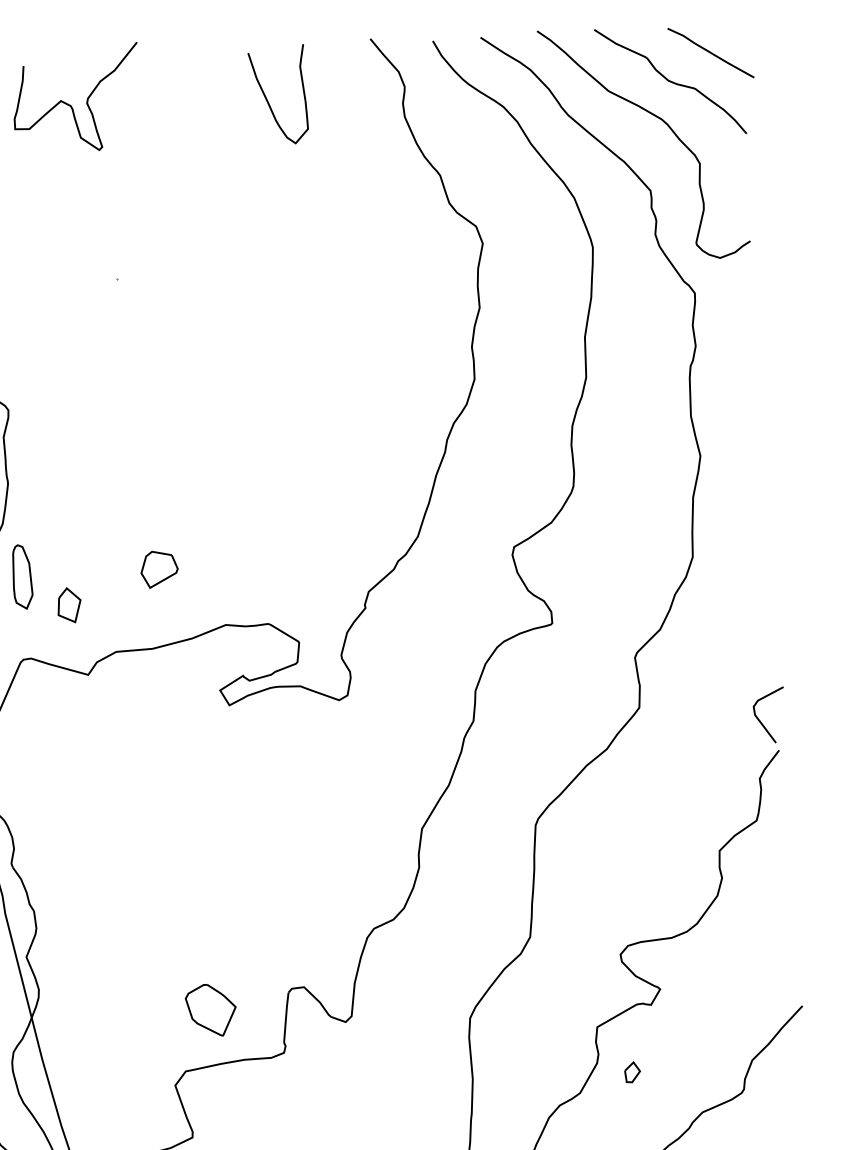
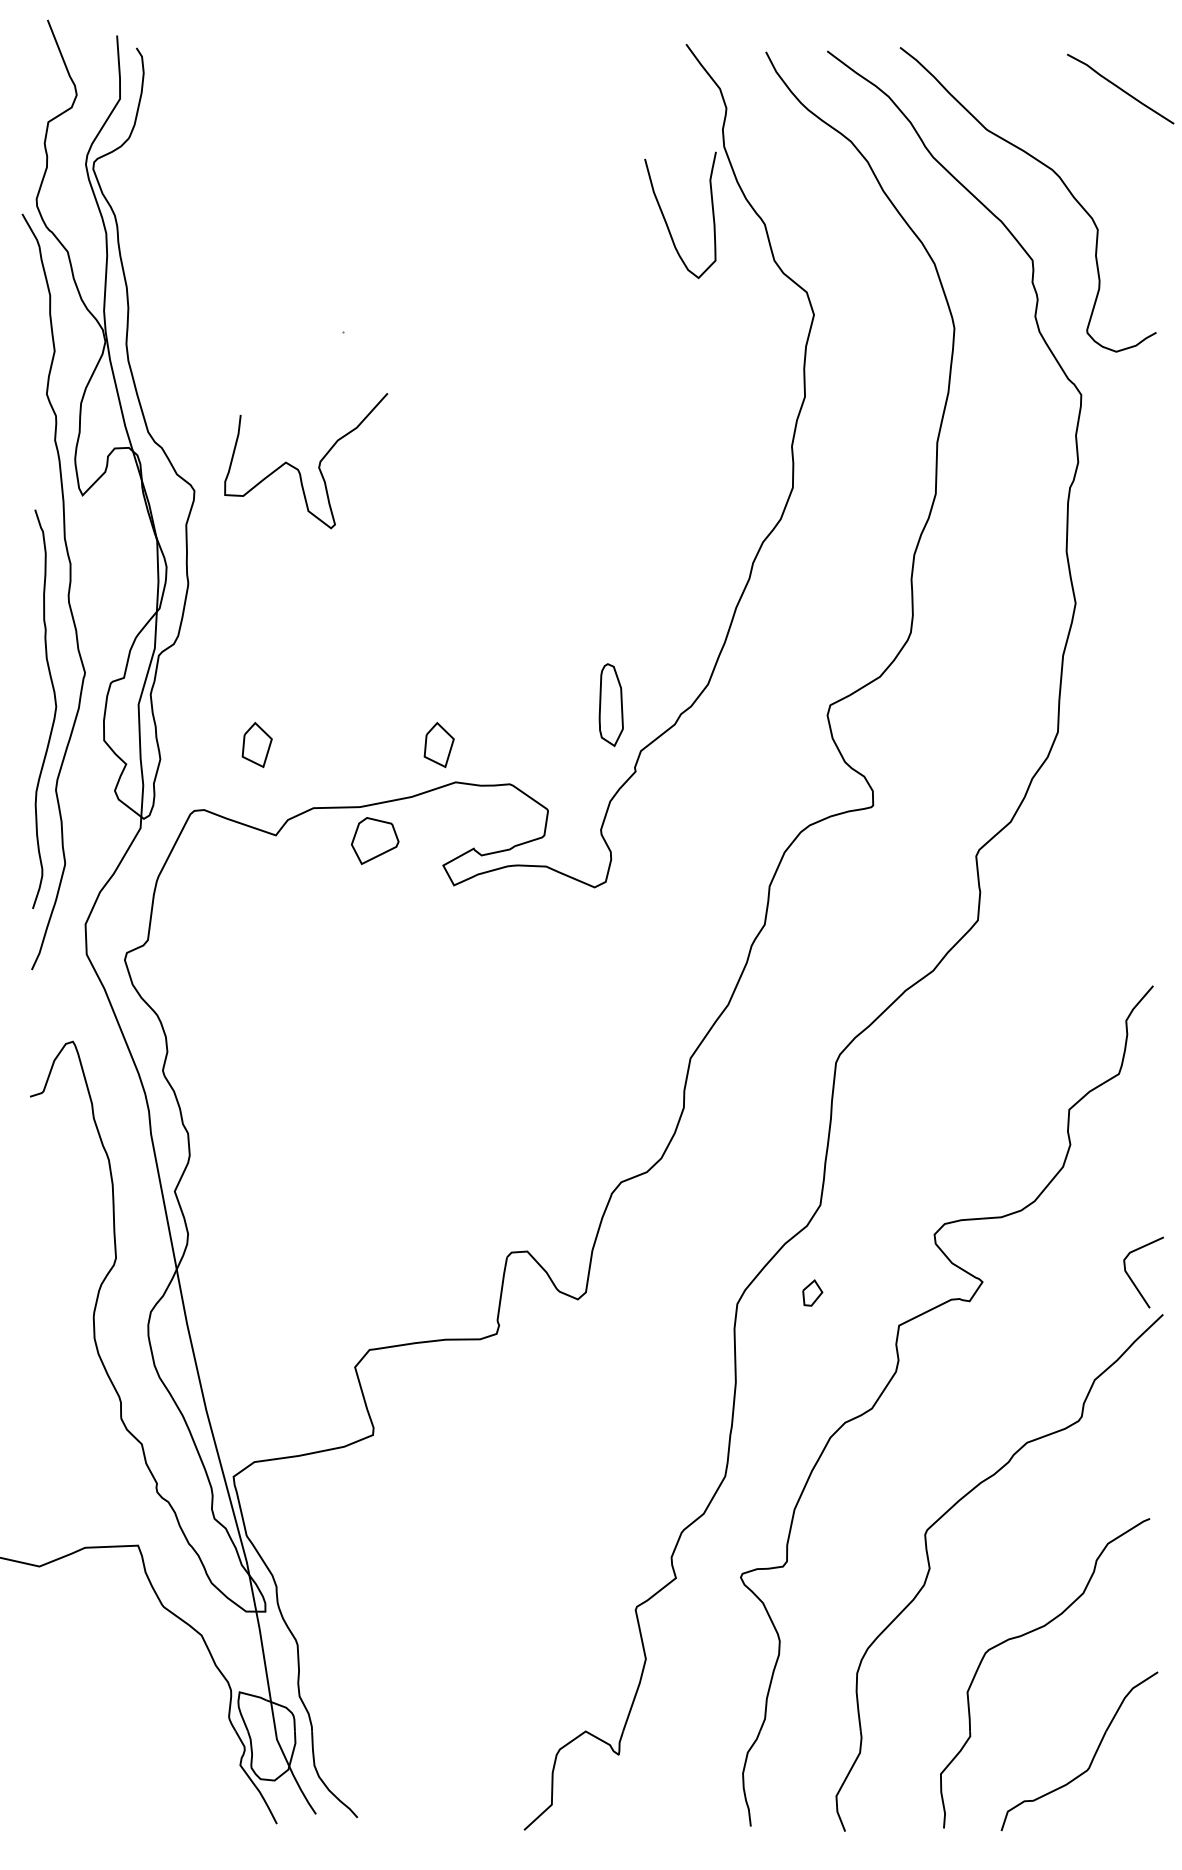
curve: (670, 81) -> (1066, 122), removed
curve: (267, 100) -> (666, 220), moved
curve: (71, 105) -> (298, 469), moved
part: (158, 568) -> (374, 840), moved
part: (21, 577) -> (610, 705), moved
part: (210, 597) -> (438, 745), added
line: (761, 721) -> (1132, 1279), moved
part: (210, 1010) -> (406, 1273), removed
part: (632, 1071) -> (812, 1292), moved

